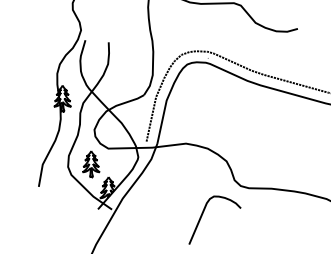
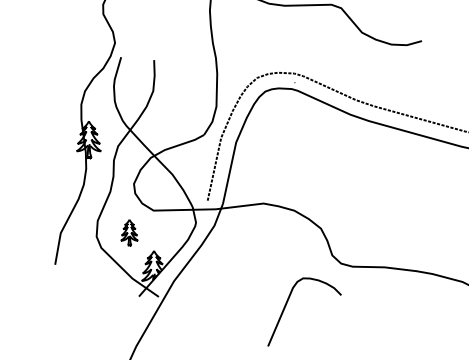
part: (91, 164) -> (129, 233), size x0.7

